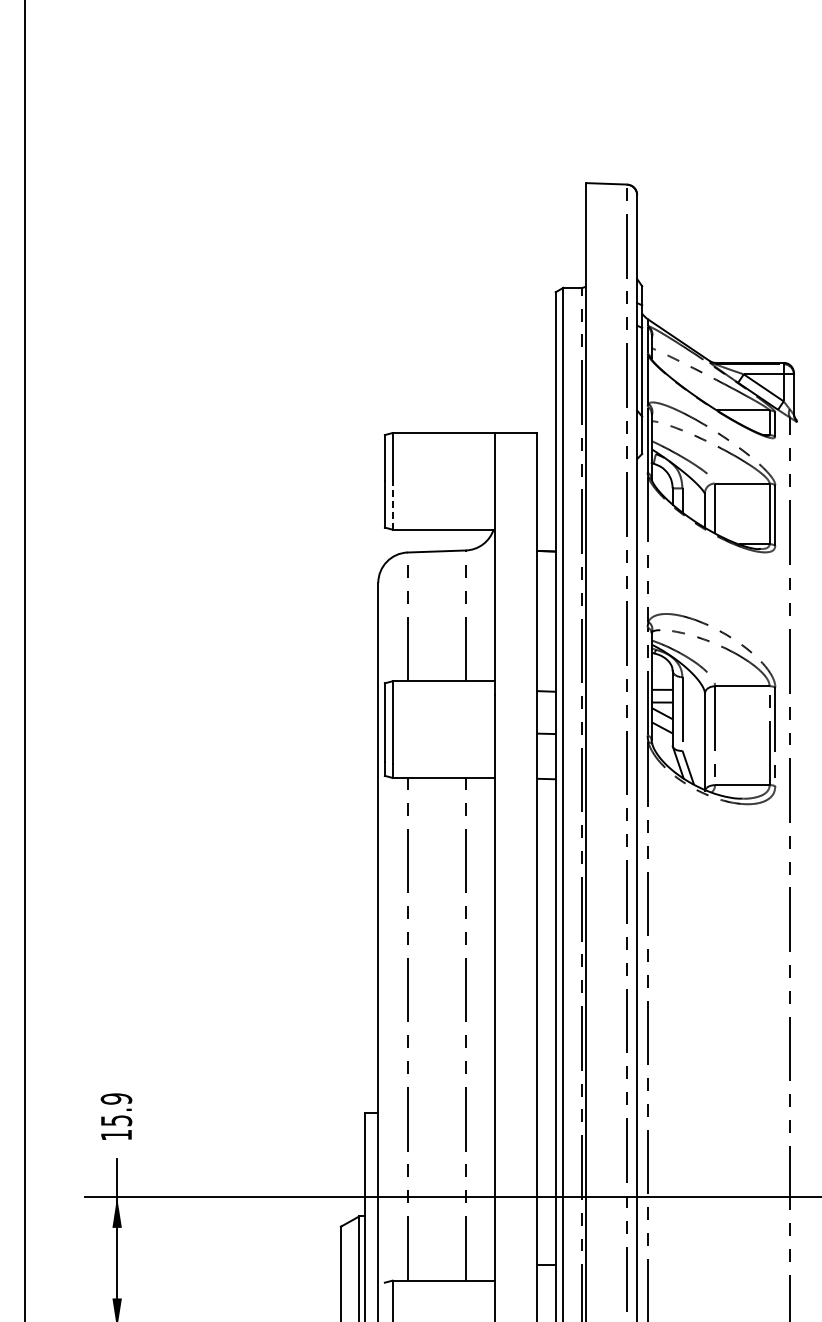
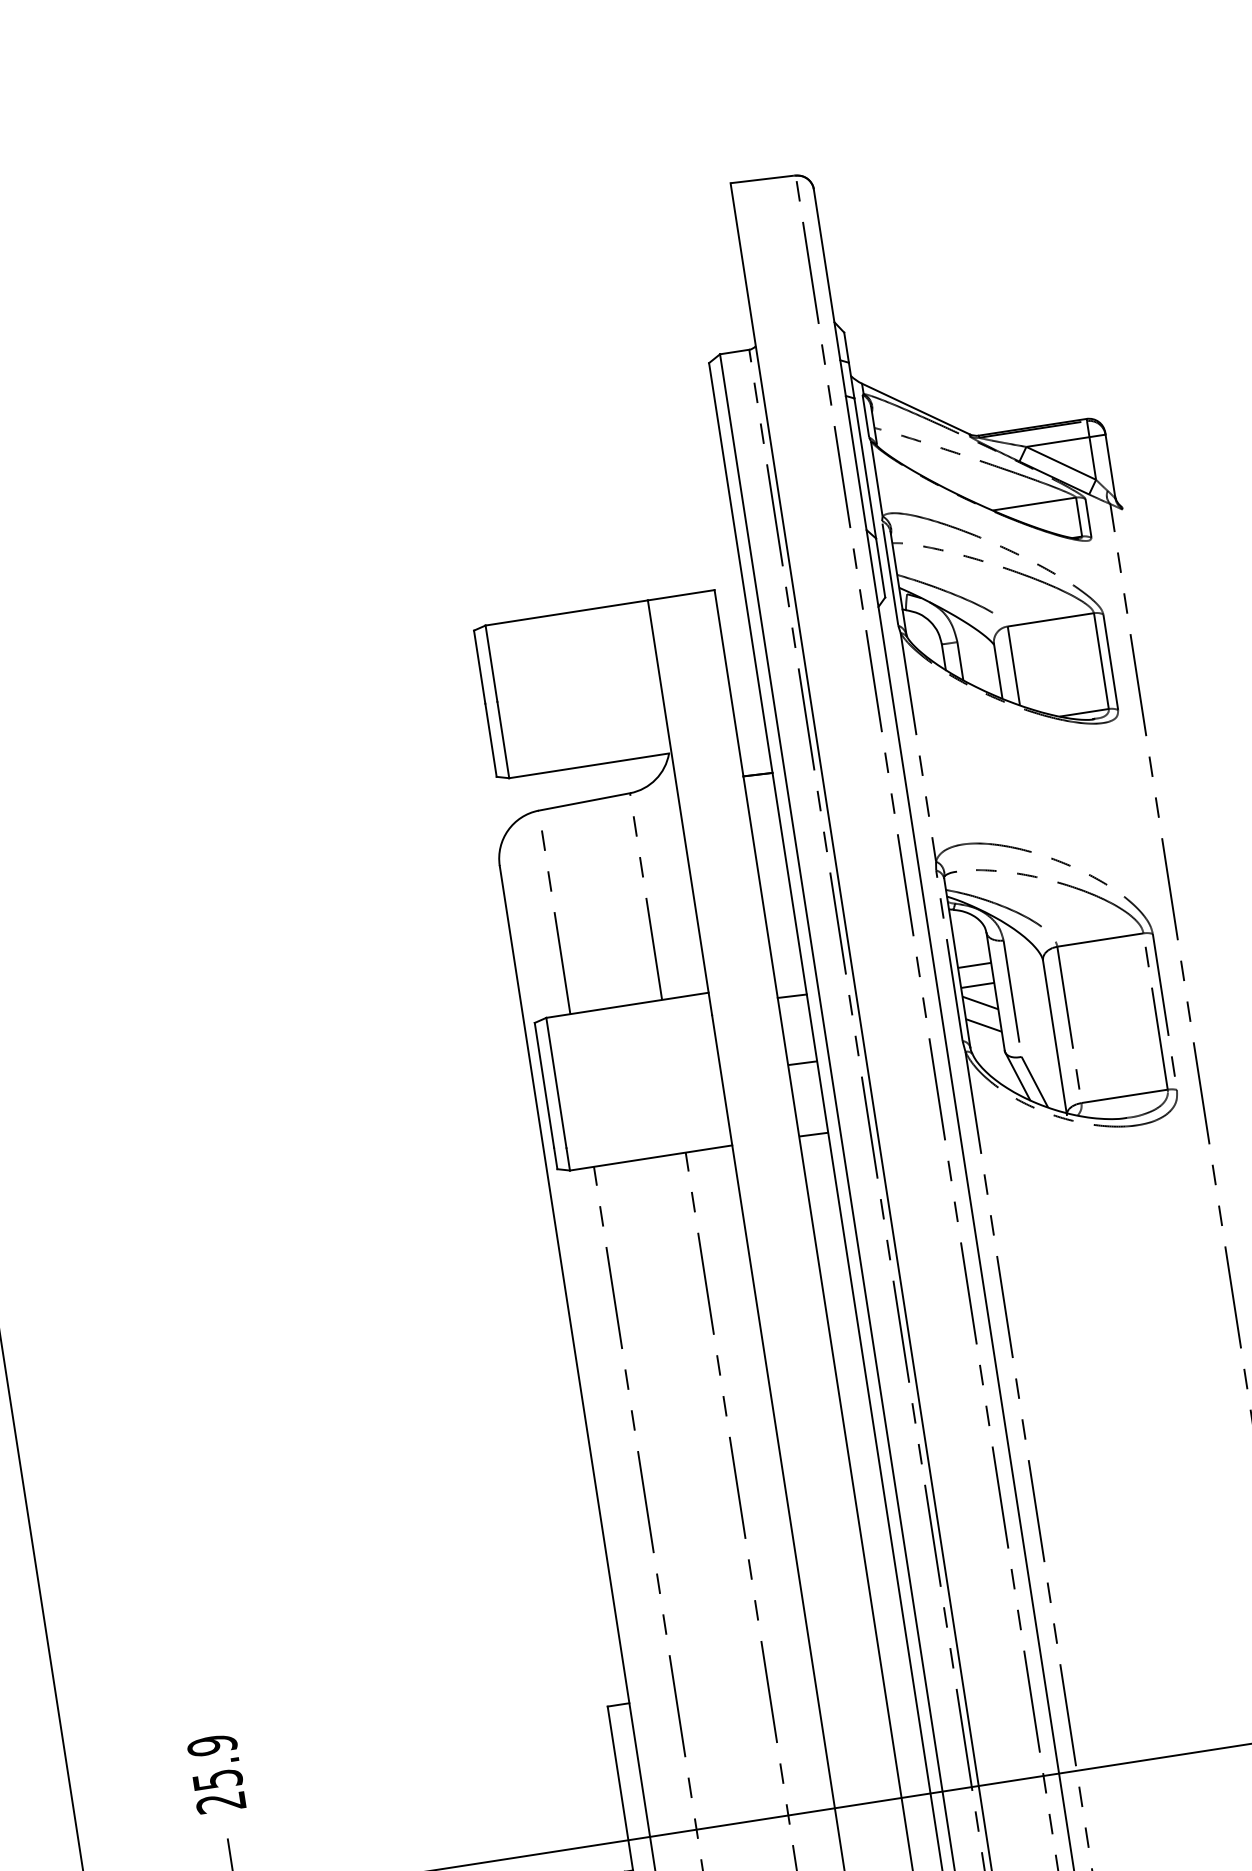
line: (392, 505) -> (503, 740), dashed -> solid
text: (115, 1135) -> (219, 1803), 15.9 -> 25.9

